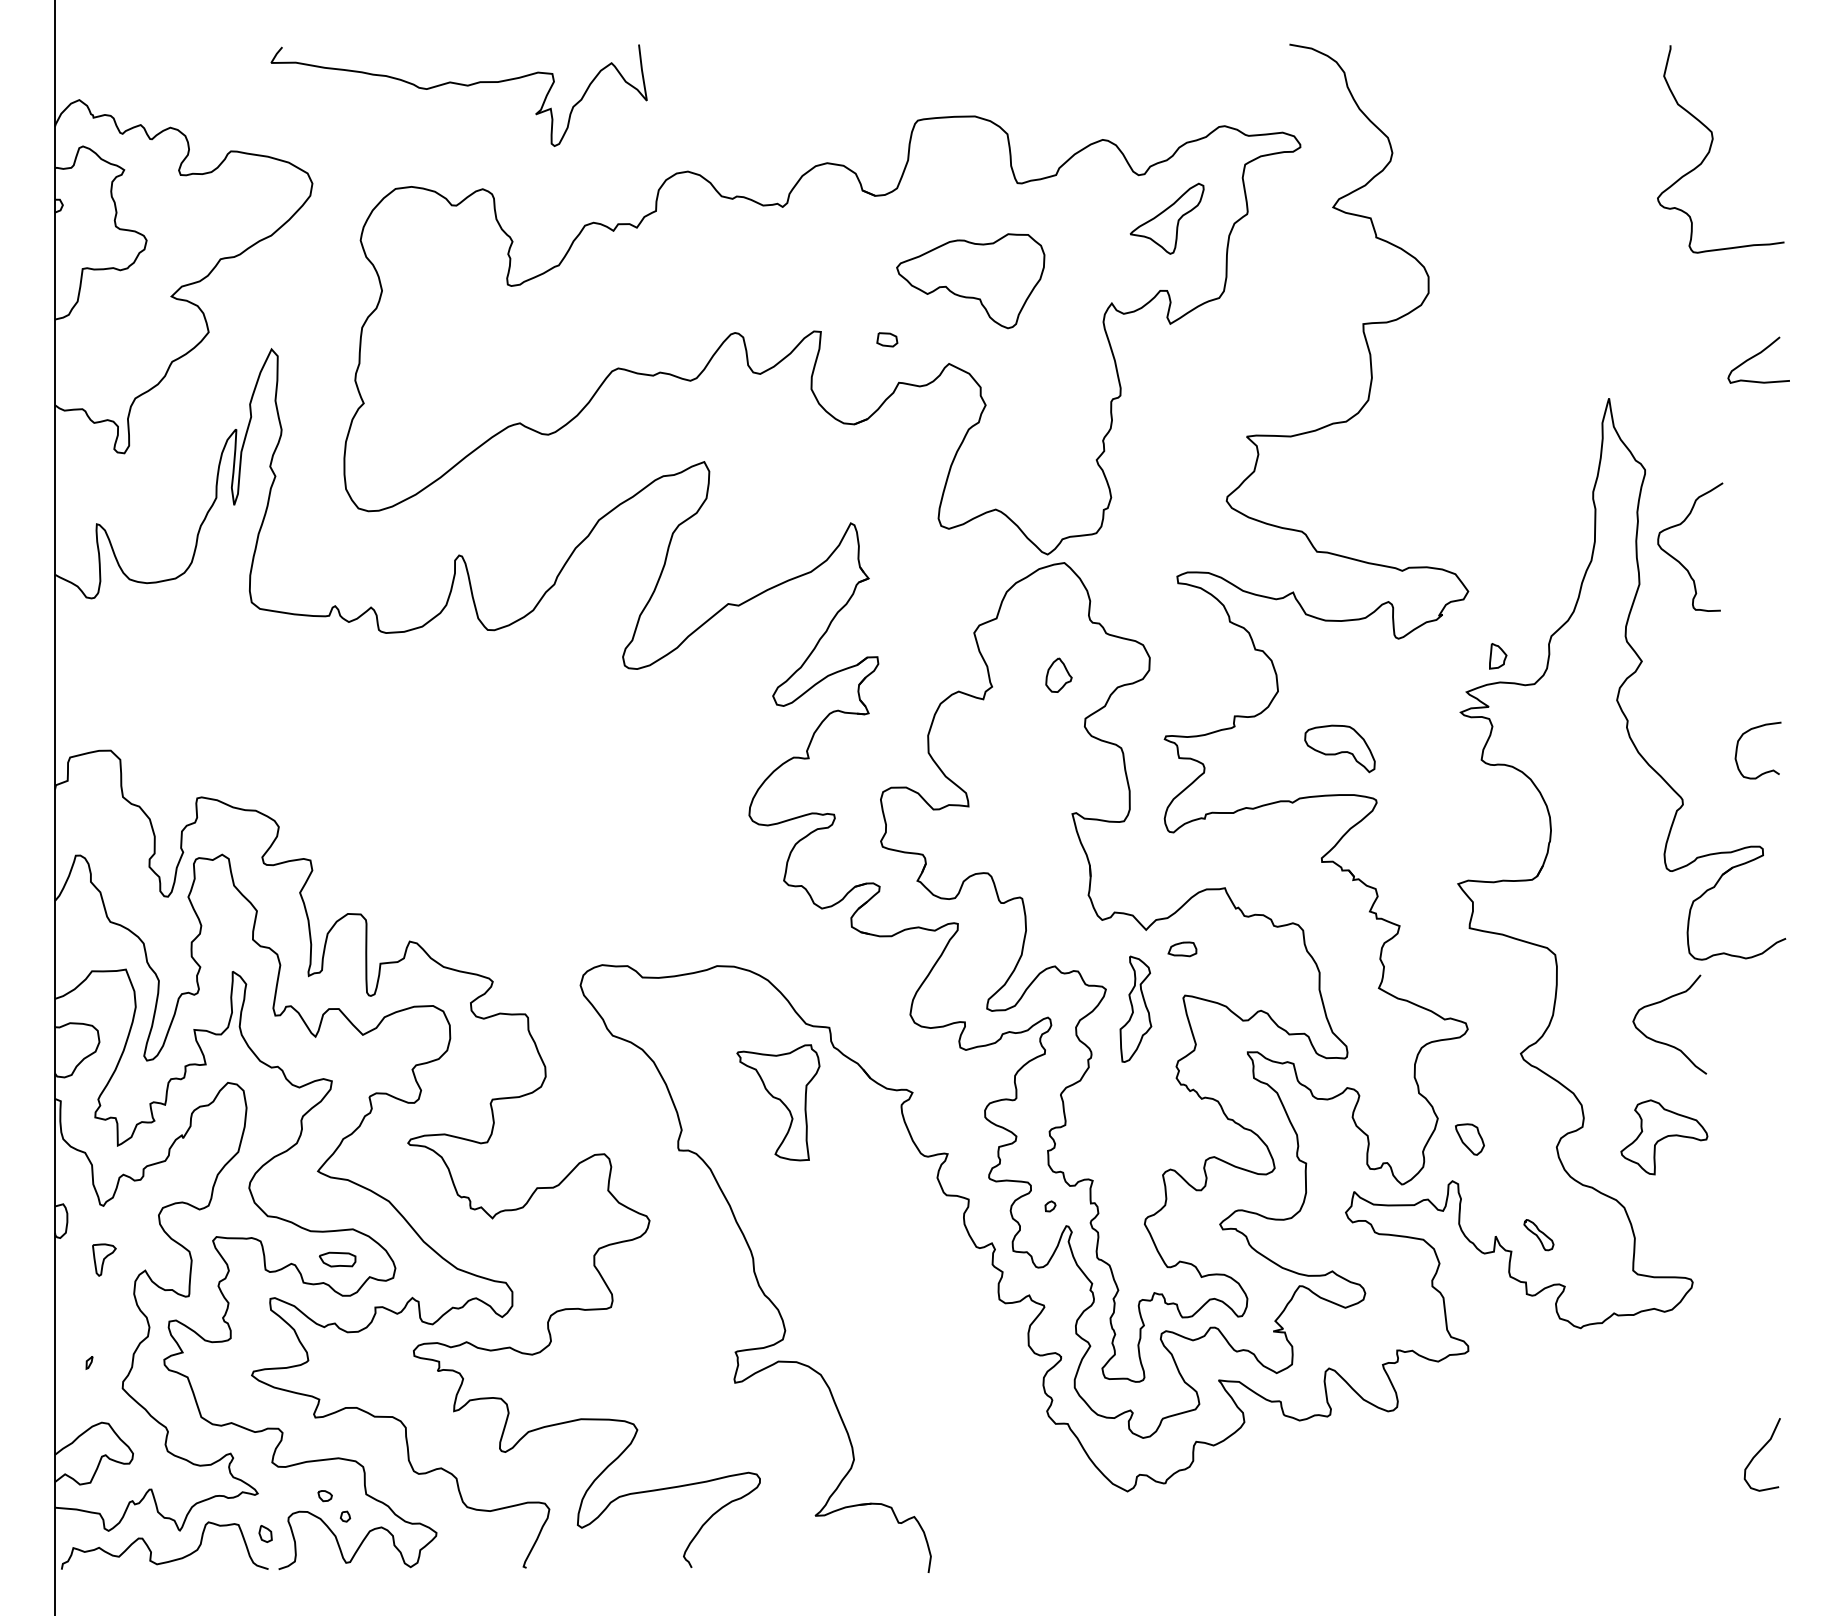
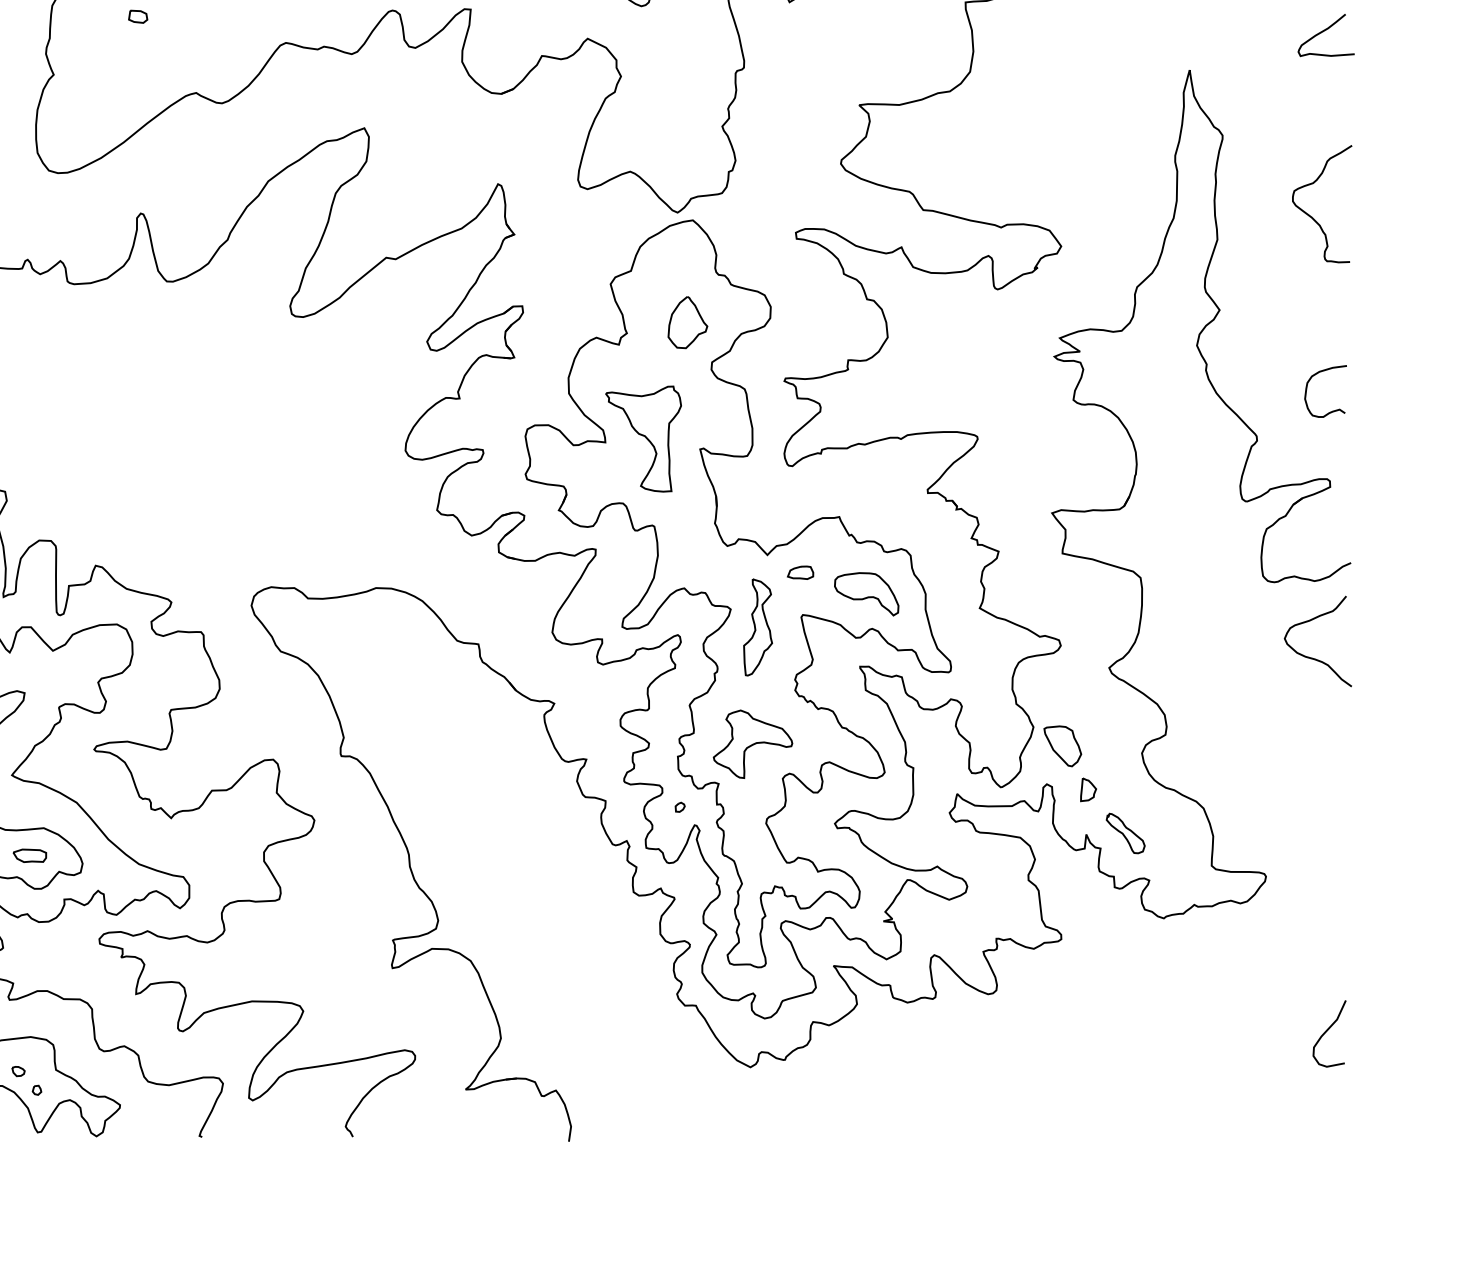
part: (887, 339) -> (138, 16), moved
curve: (1677, 559) -> (1310, 215), moved
part: (1498, 656) -> (1088, 790), moved
part: (1058, 675) -> (687, 322), size x1.67
part: (1339, 748) -> (866, 593), moved
curve: (1664, 1042) -> (1313, 657), moved
part: (778, 1102) -> (643, 438), moved
part: (1664, 1137) -> (753, 744), moved
part: (1469, 1139) -> (1062, 746), size x1.43
part: (1538, 1234) -> (1125, 832), size x1.43

